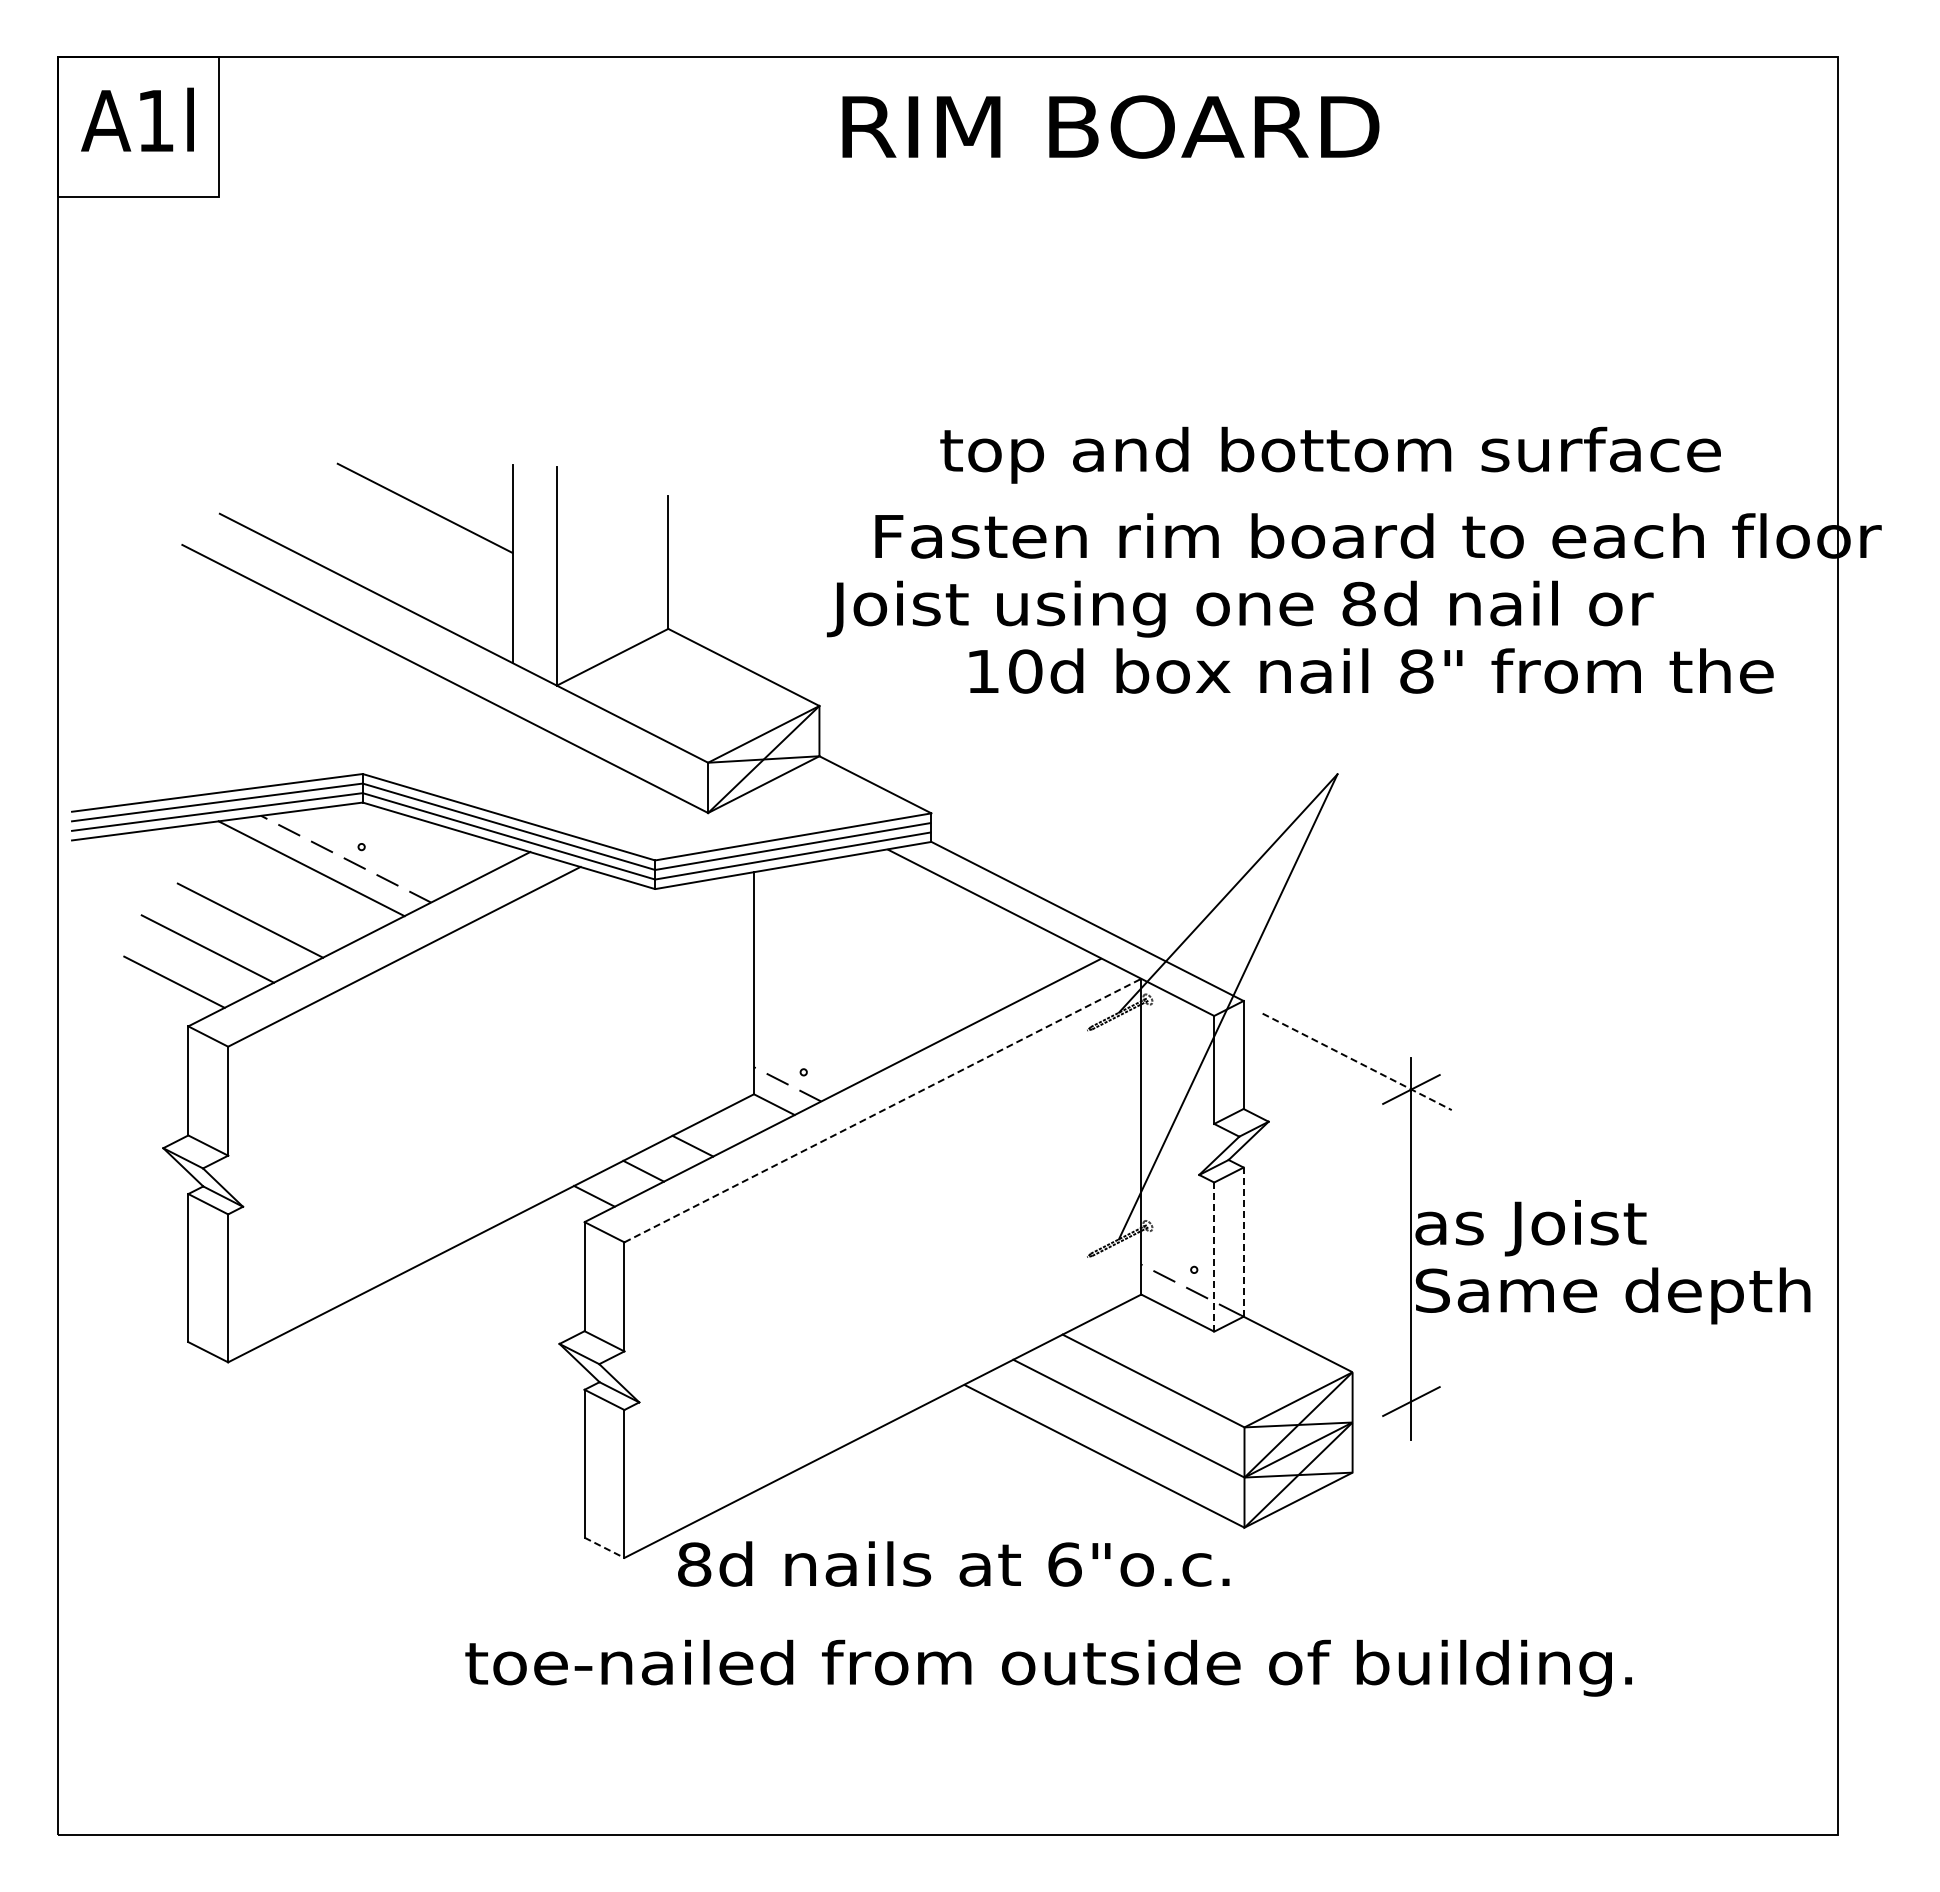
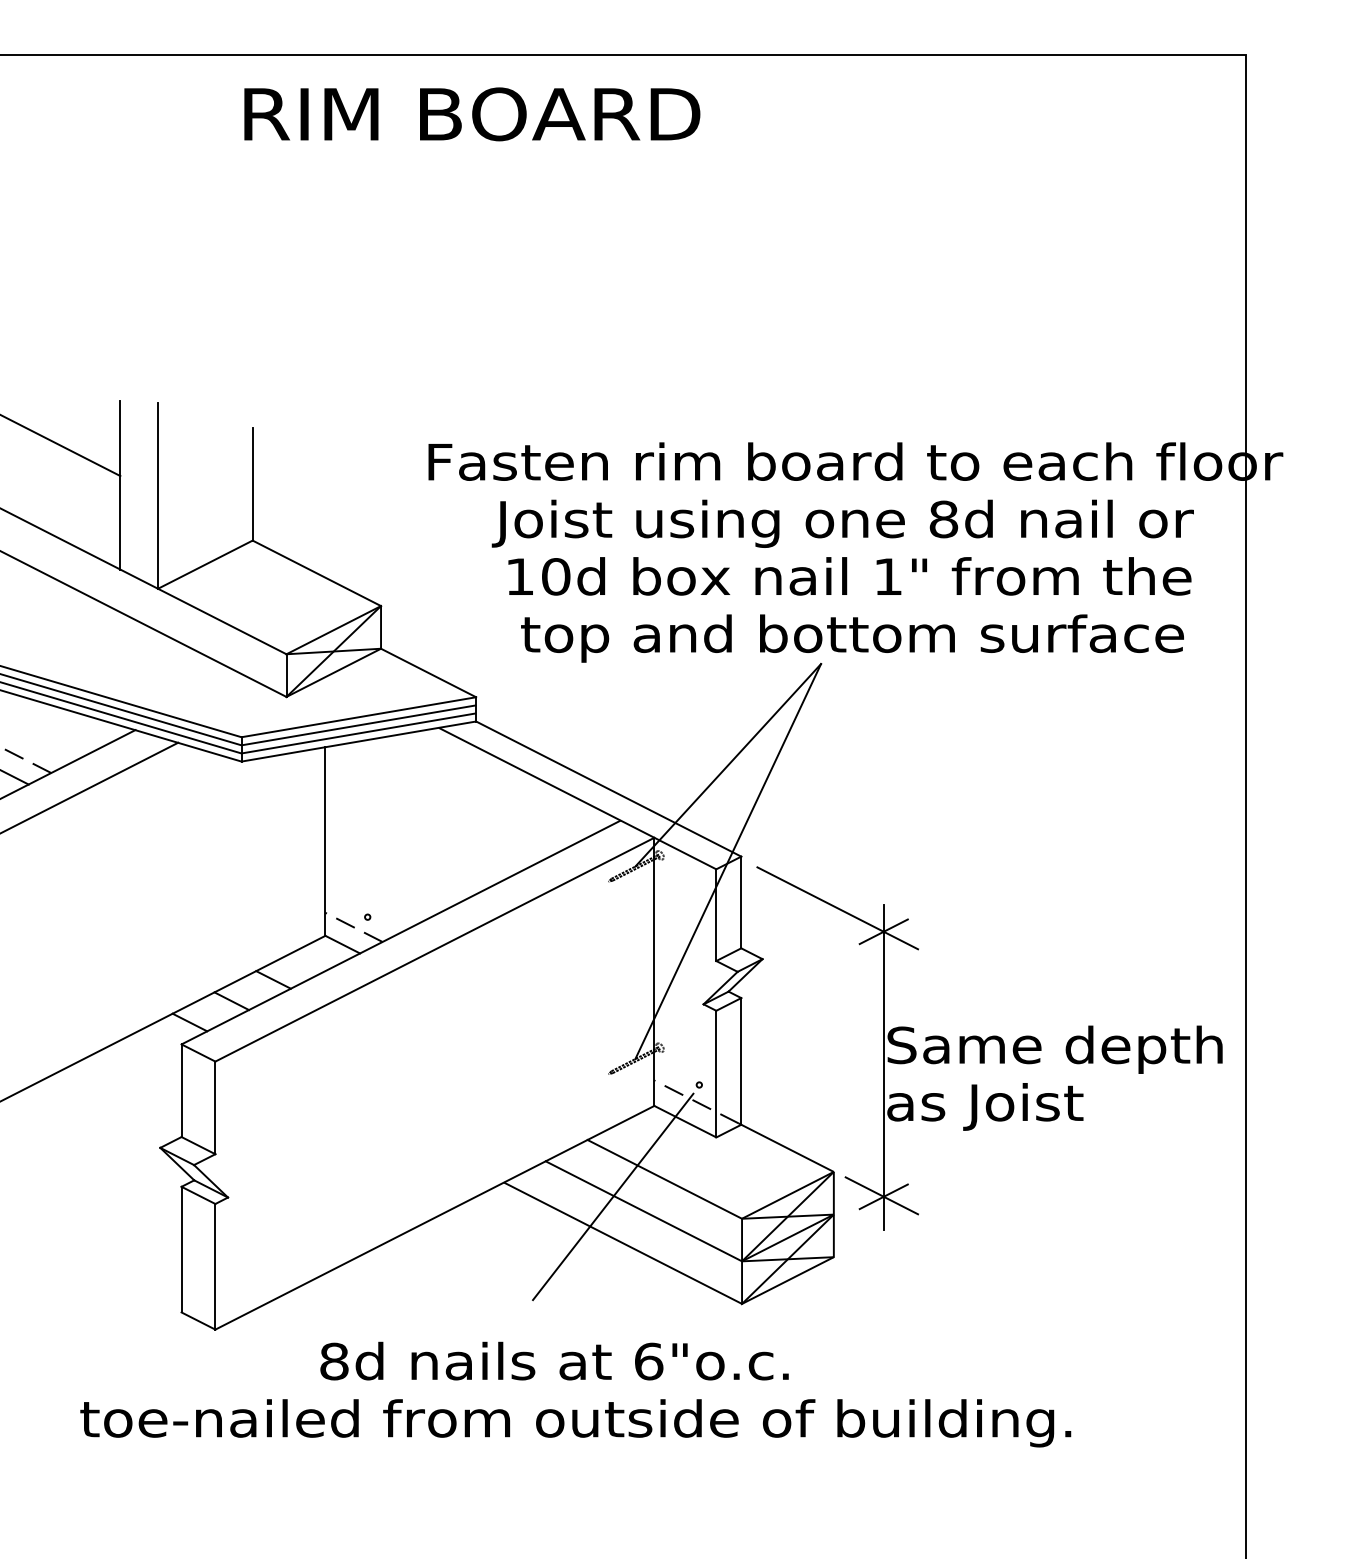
text: (1110, 126) -> (471, 113), moved
text: (1330, 454) -> (852, 637), moved
text: (1240, 608) -> (843, 523), moved
text: (1416, 671) -> (888, 576), 8" -> 1"
line: (1357, 1062) -> (838, 908), dashed -> solid
line: (883, 1110) -> (435, 949), dashed -> solid
text: (1612, 1228) -> (1054, 1049), as Joist -> Same depth
line: (1243, 1242) -> (741, 1061), dashed -> solid
line: (1214, 1257) -> (716, 1074), dashed -> solid
text: (1612, 1295) -> (1054, 1106), Same depth -> as Joist
line: (1408, 1400) -> (881, 1195), added
line: (1092, 1401) -> (612, 1196), added
line: (604, 1548) -> (198, 1321), dashed -> solid
text: (953, 1563) -> (554, 1360), moved

